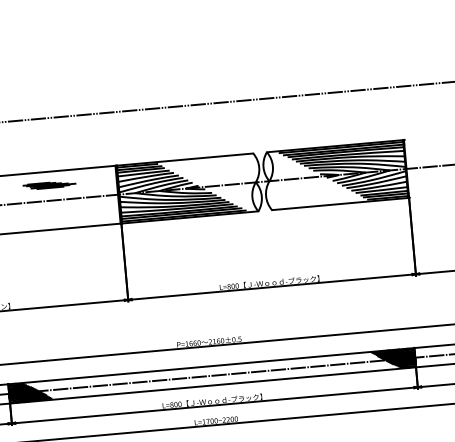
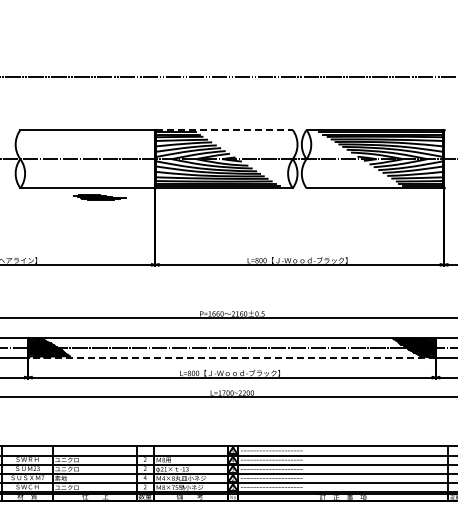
line: (185, 159) -> (224, 130), solid -> dashed
part: (48, 185) -> (99, 197), moved
line: (213, 385) -> (232, 357), solid -> dashed

